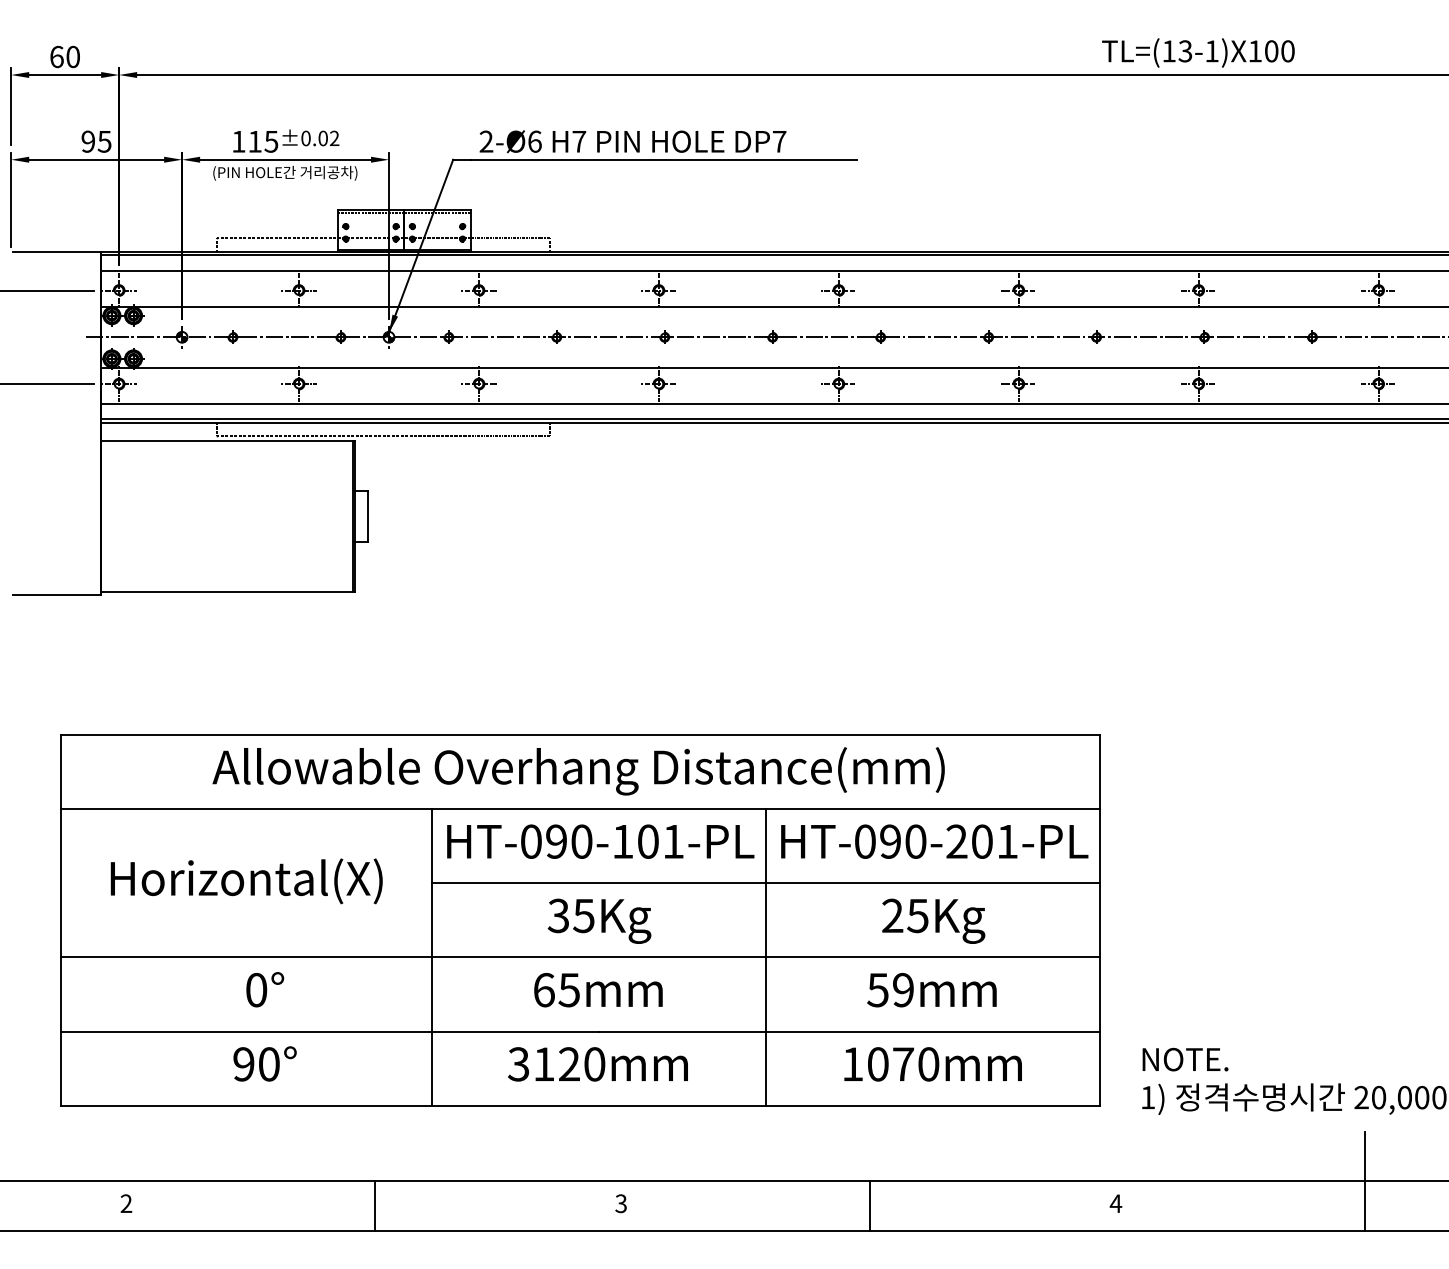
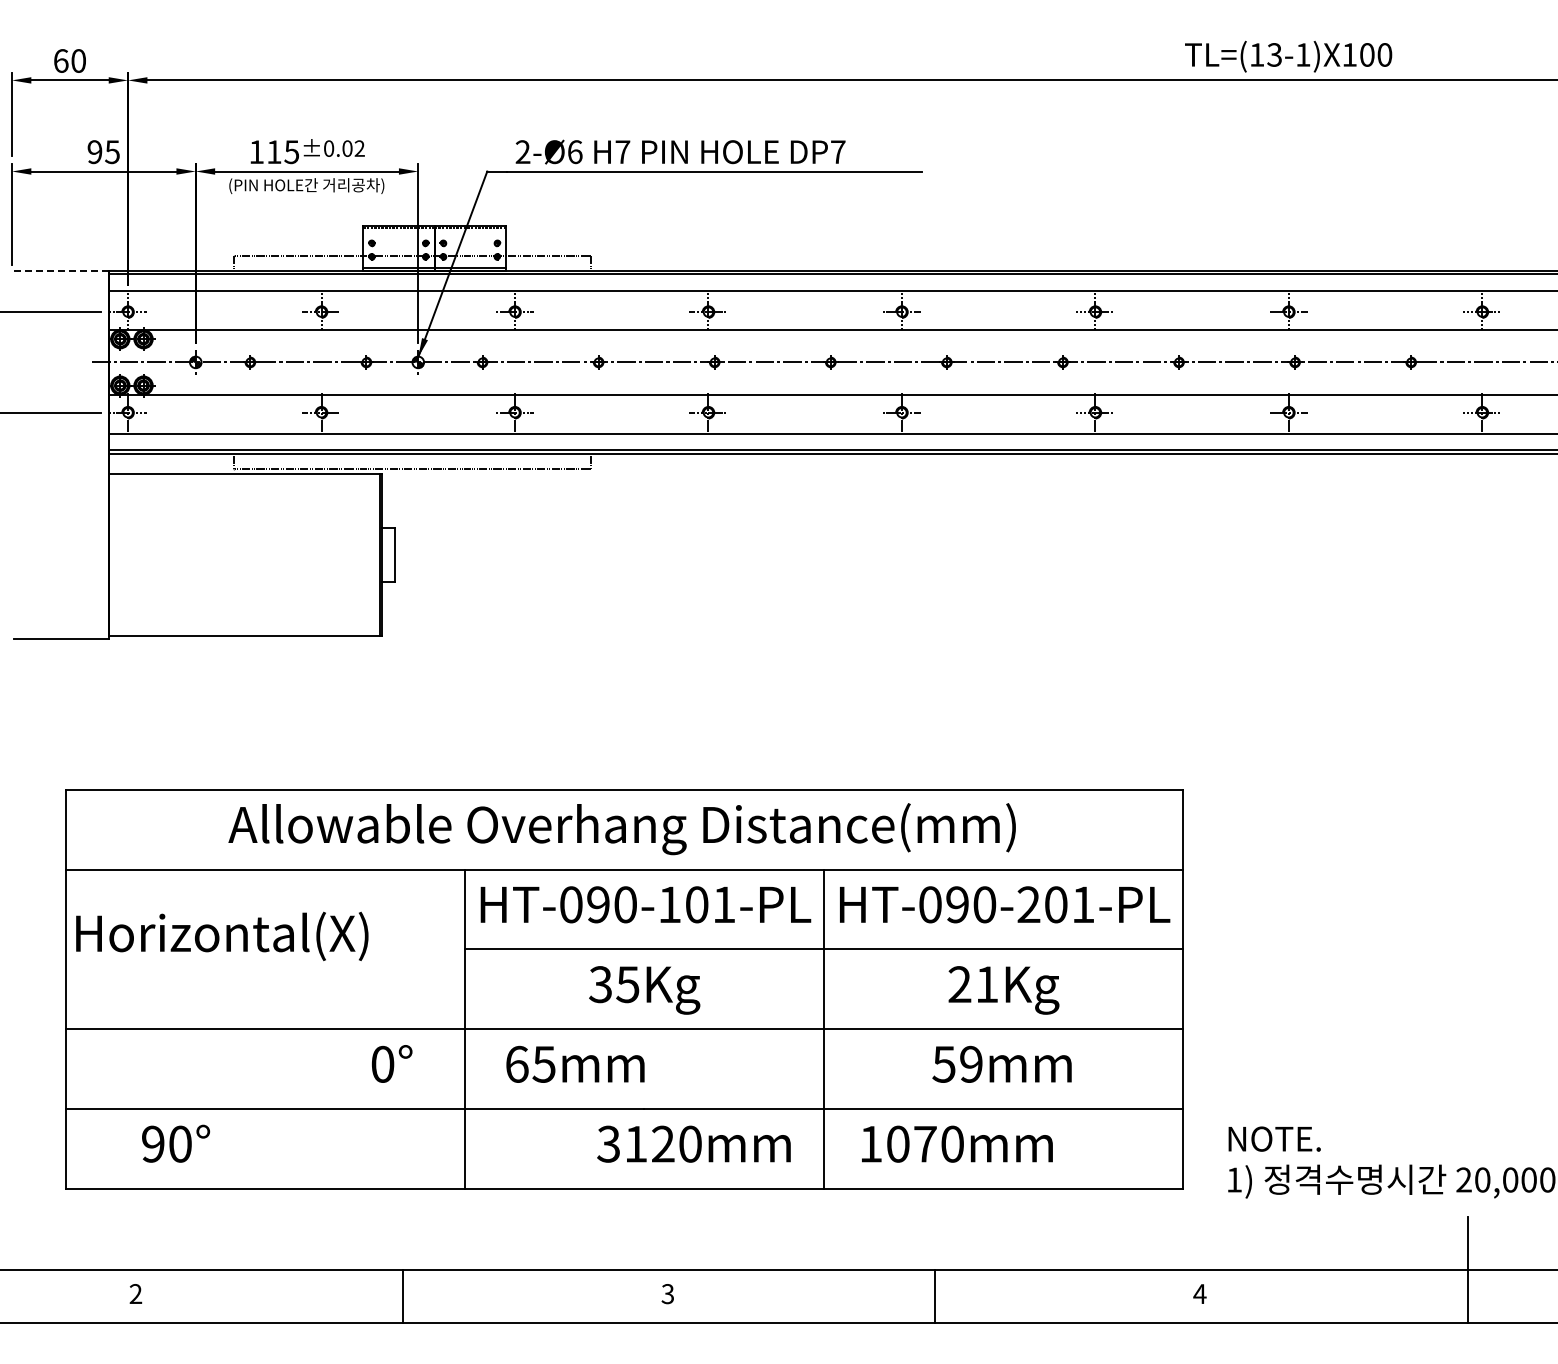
line: (58, 251) -> (62, 270), solid -> dashed
text: (246, 880) -> (222, 935), moved
text: (917, 915) -> (986, 984), 25Kg -> 21Kg
text: (265, 989) -> (392, 1063), moved
text: (598, 989) -> (575, 1063), moved
text: (265, 1063) -> (176, 1143), moved
text: (597, 1063) -> (693, 1143), moved
text: (933, 1063) -> (957, 1143), moved

